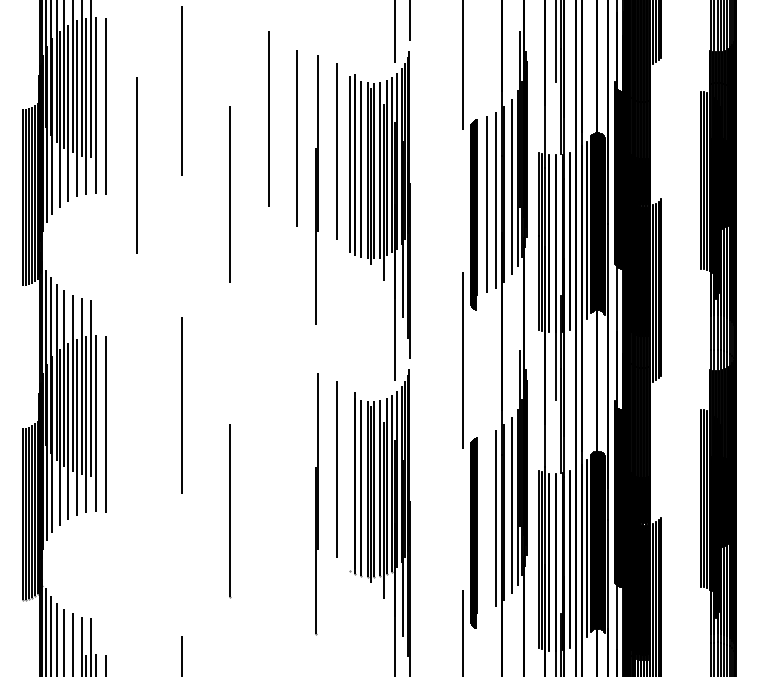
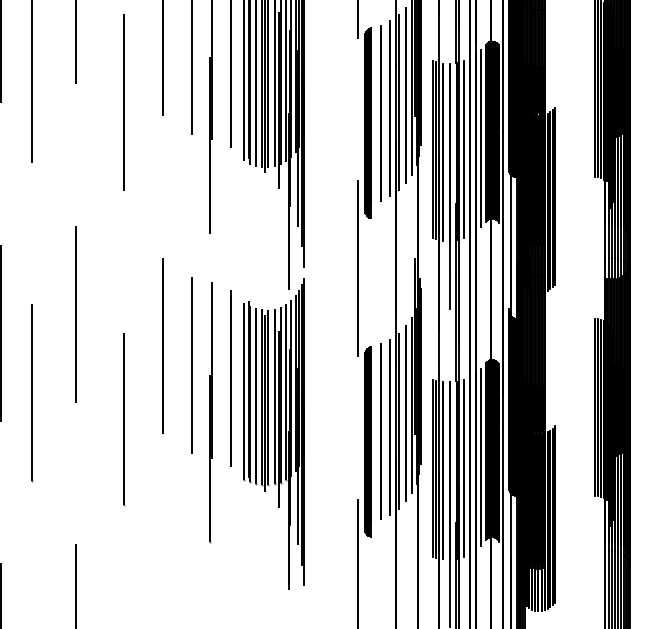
line: (268, 437) -> (162, 345), added
line: (297, 456) -> (191, 364), added
line: (349, 482) -> (243, 390), added
line: (137, 484) -> (31, 392), added
line: (486, 522) -> (380, 430), added

